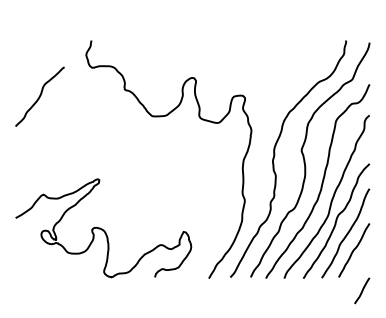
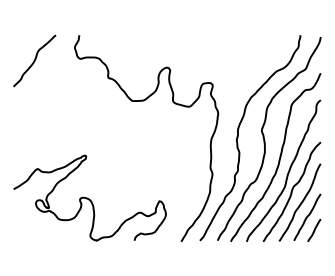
curve: (39, 96) -> (34, 60), moved
line: (362, 290) -> (314, 230), moved

